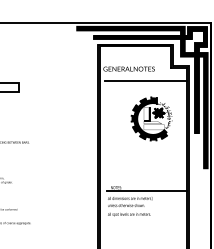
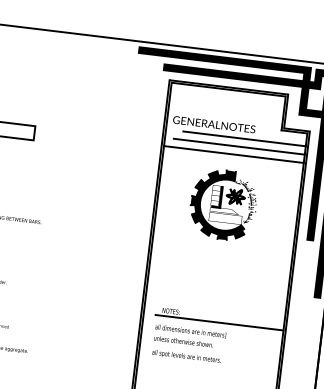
line: (148, 75) -> (243, 138), added
line: (143, 86) -> (233, 155), added
part: (151, 118) -> (223, 204), moved

